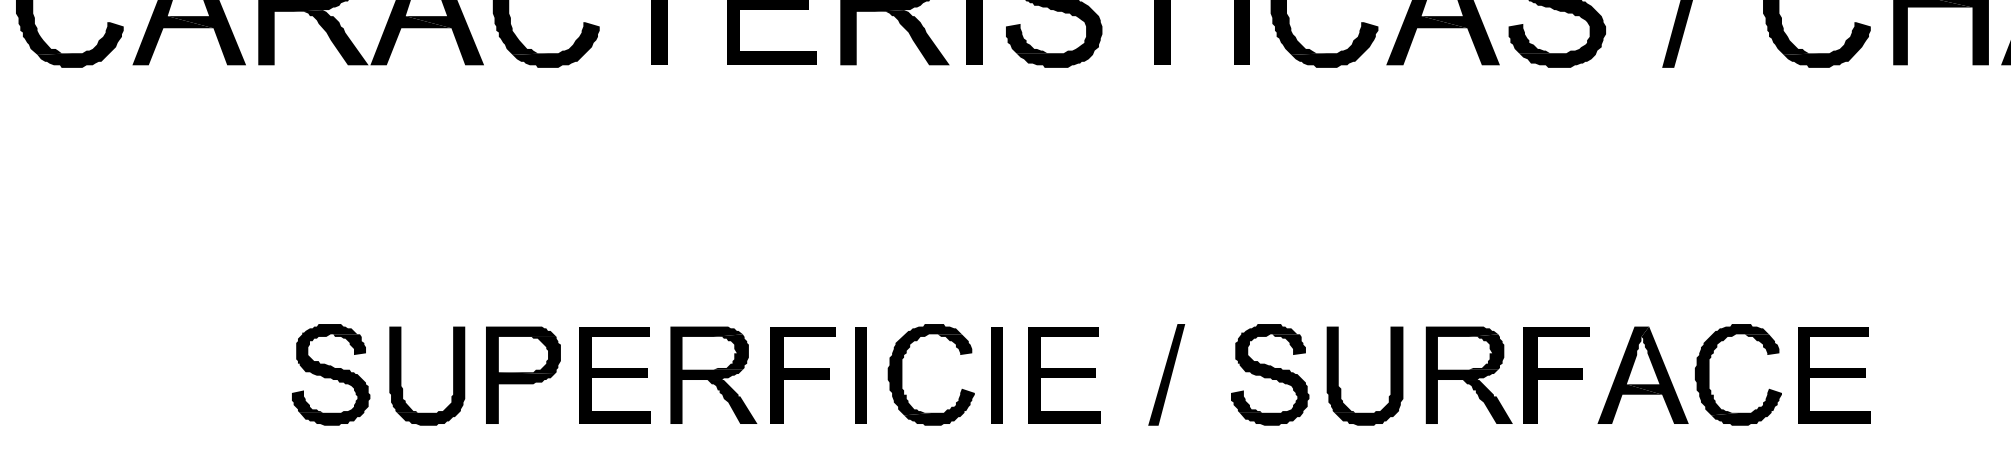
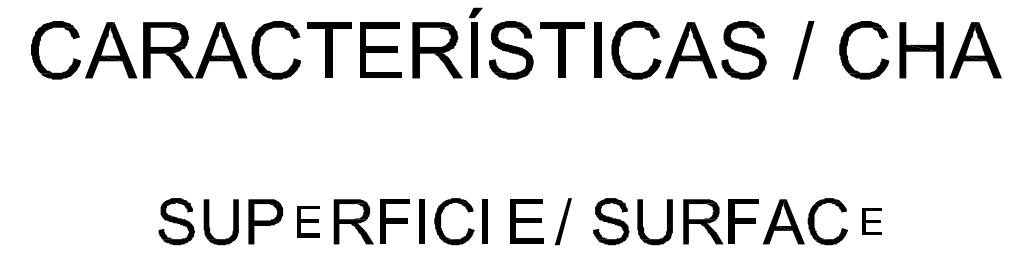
part: (615, 374) -> (308, 221), size x0.7
part: (1063, 374) -> (526, 221), moved
part: (1834, 374) -> (872, 221), size x0.6

